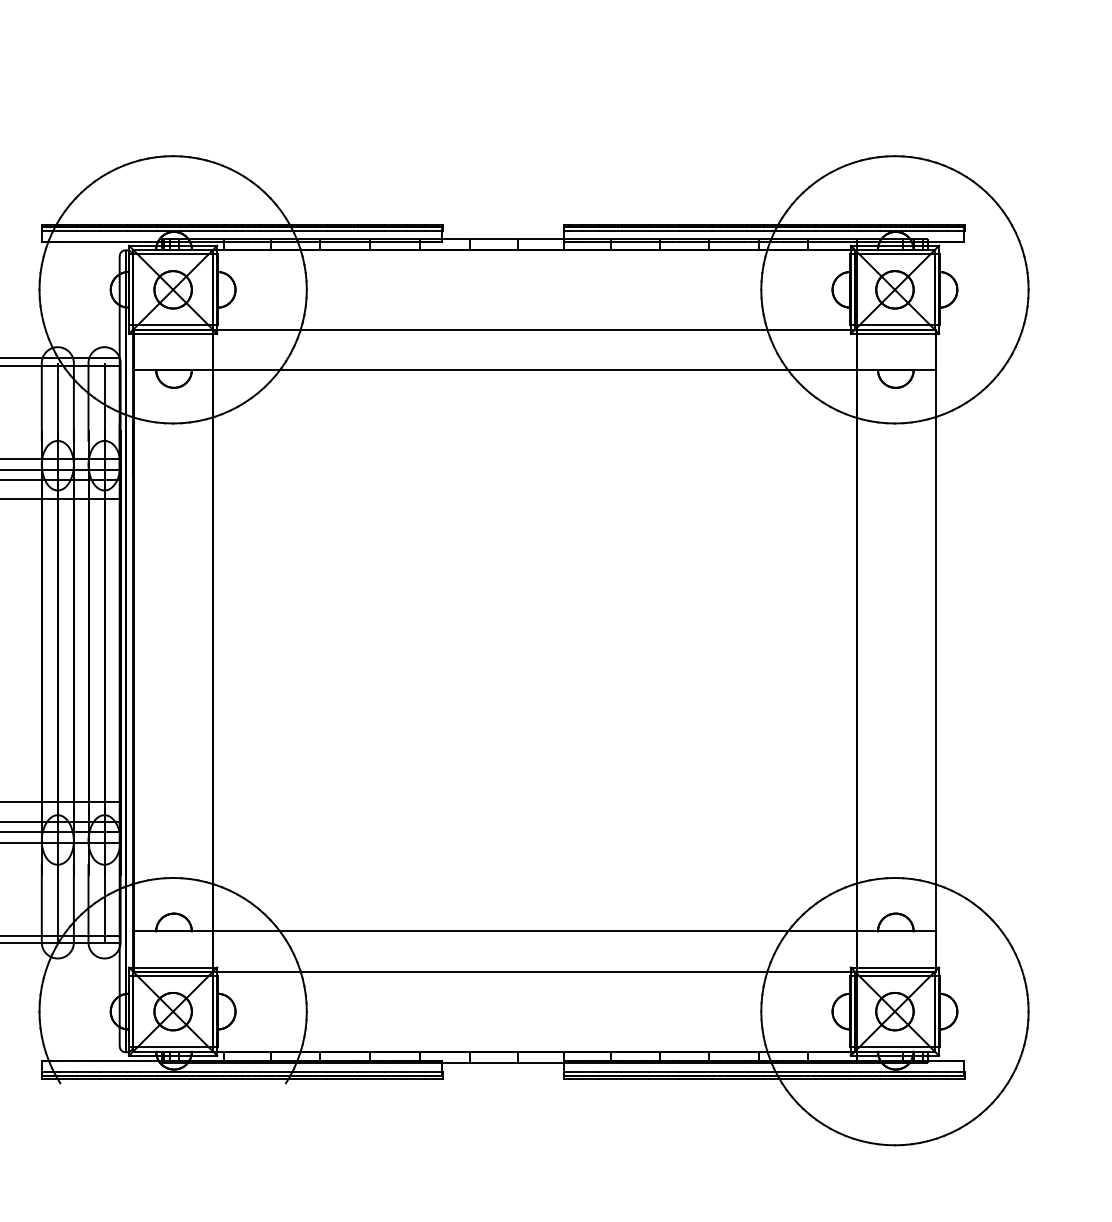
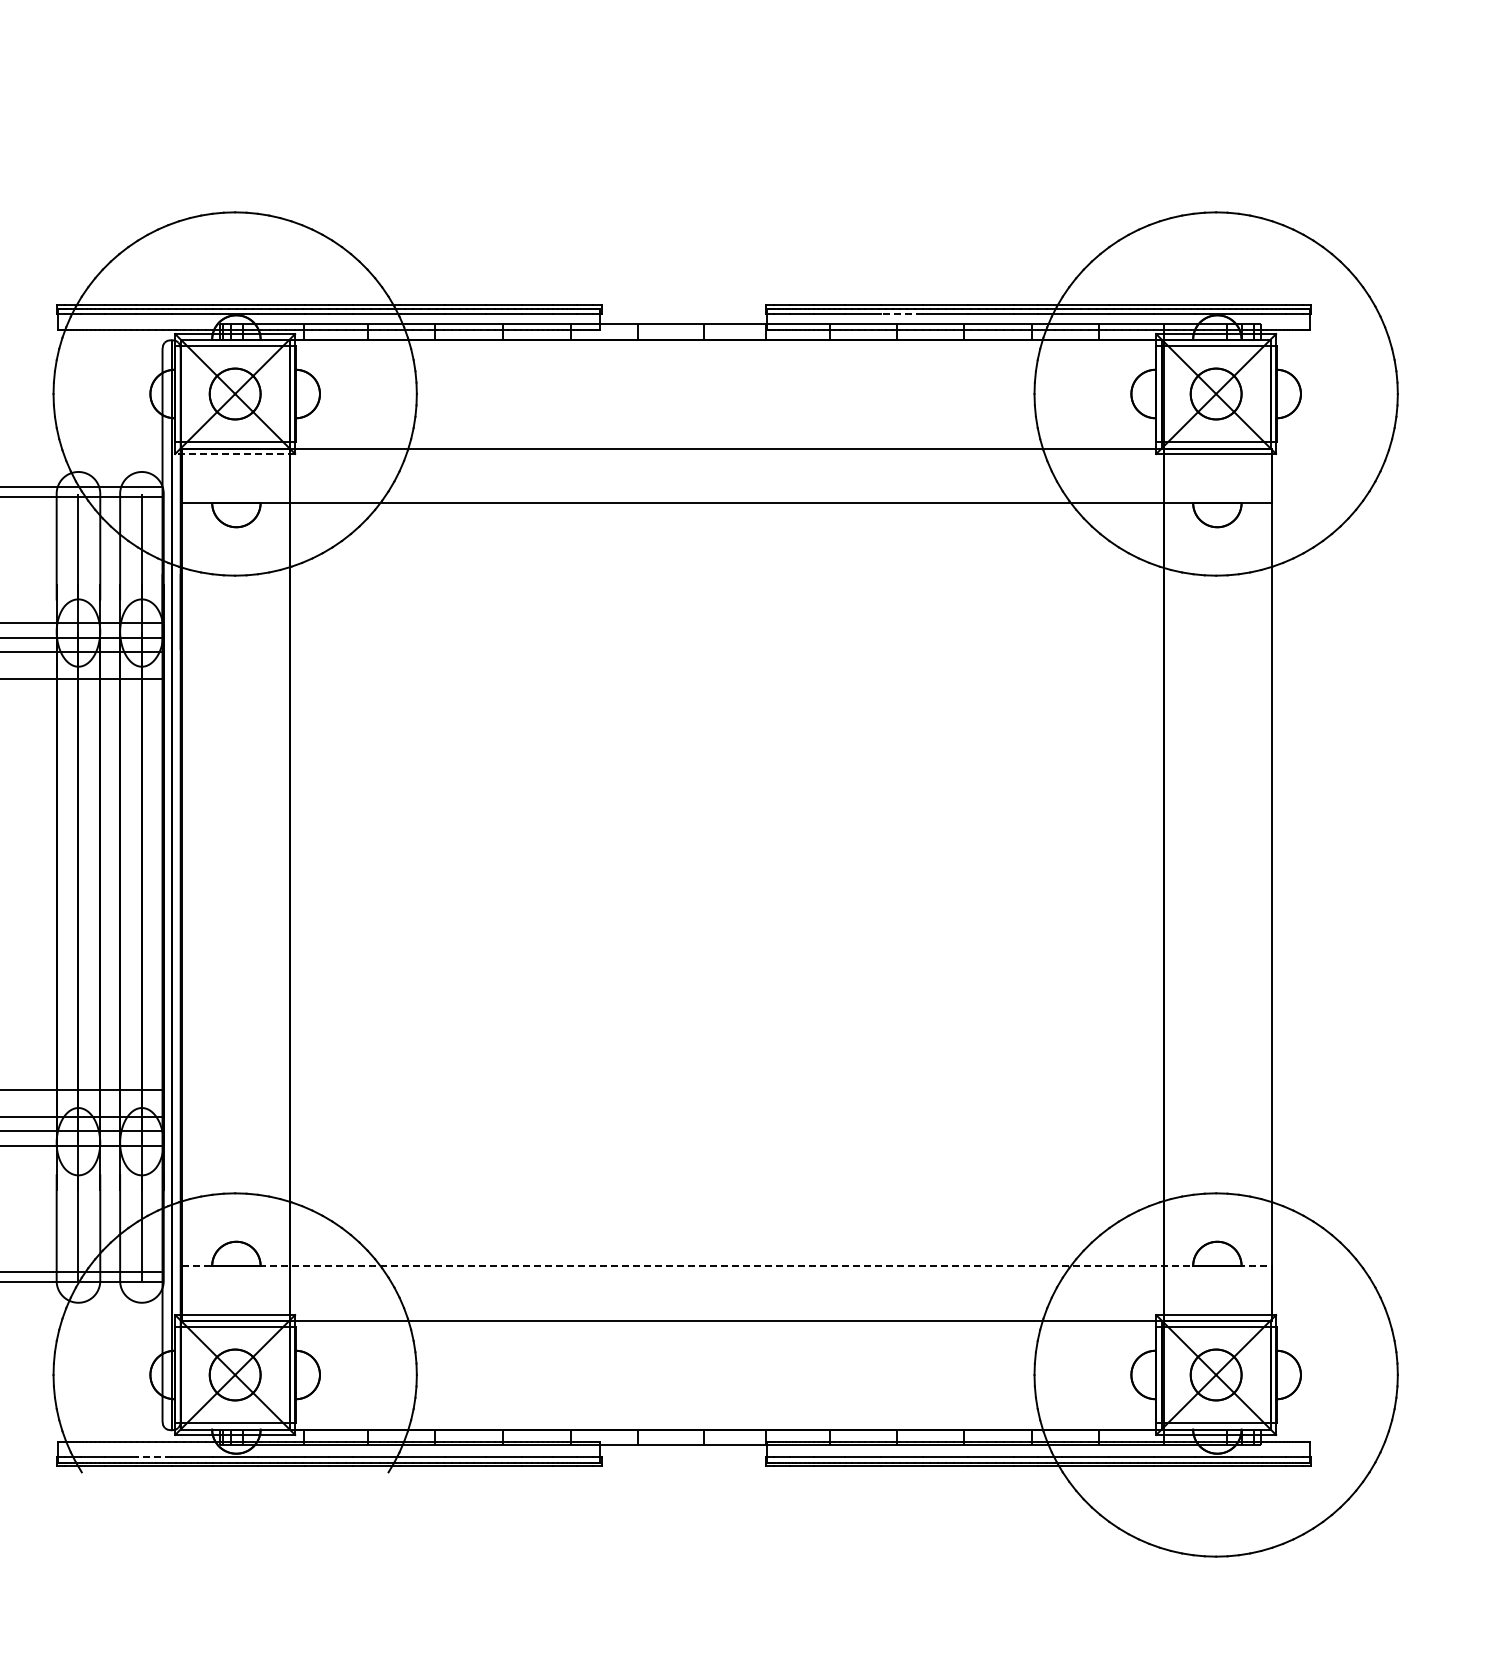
line: (664, 231) -> (902, 314), solid -> dashed
line: (173, 333) -> (235, 453), solid -> dashed
line: (534, 931) -> (726, 1266), solid -> dashed
line: (113, 1072) -> (153, 1457), solid -> dashed

